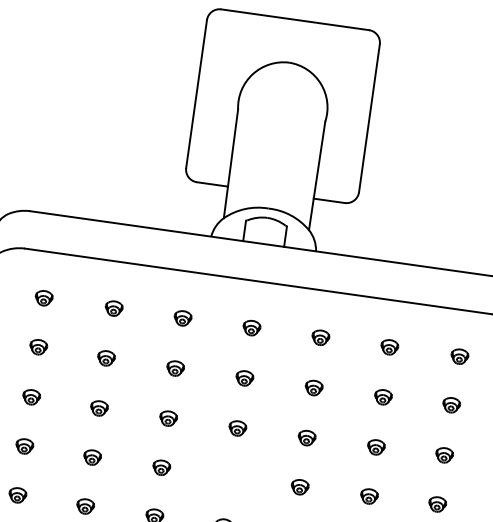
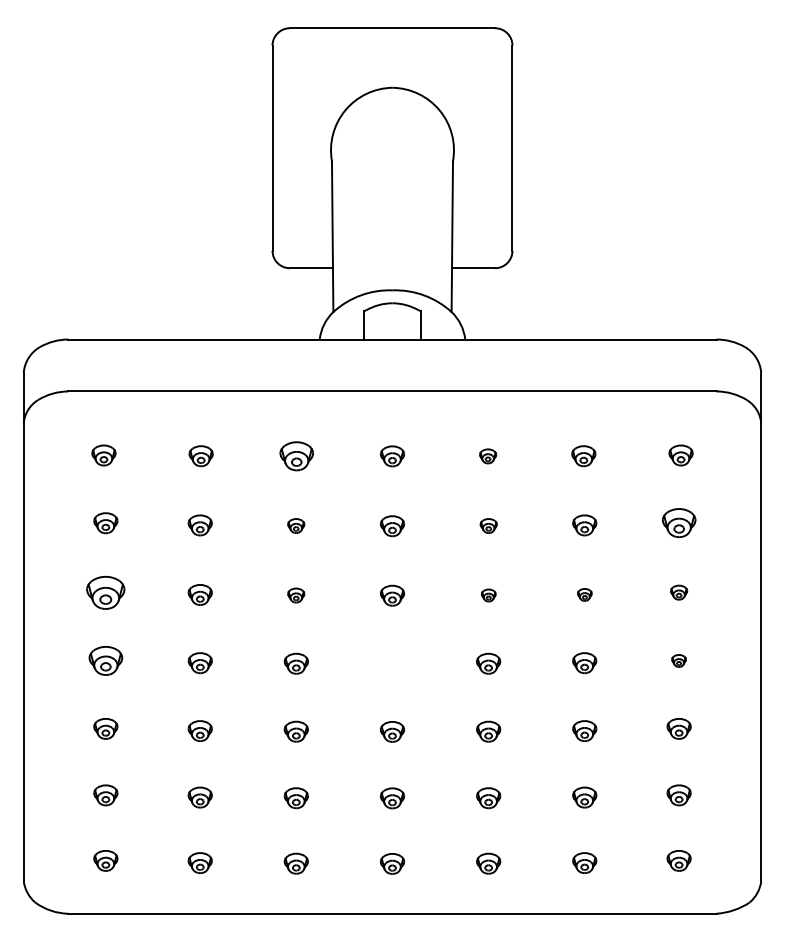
part: (182, 318) -> (296, 456), size x1.4
part: (320, 337) -> (487, 456), size x0.7
part: (174, 368) -> (295, 525), size x0.7
part: (313, 387) -> (488, 525), size x0.7
part: (31, 397) -> (105, 592), size x1.6
part: (451, 405) -> (678, 523), size x1.4
part: (167, 418) -> (295, 595), size x0.7
part: (306, 438) -> (488, 595), size x0.6
part: (24, 446) -> (105, 660), size x1.4
part: (376, 447) -> (584, 594), size x0.6
part: (444, 455) -> (678, 592), size x0.7
part: (437, 504) -> (678, 660), size x0.6

